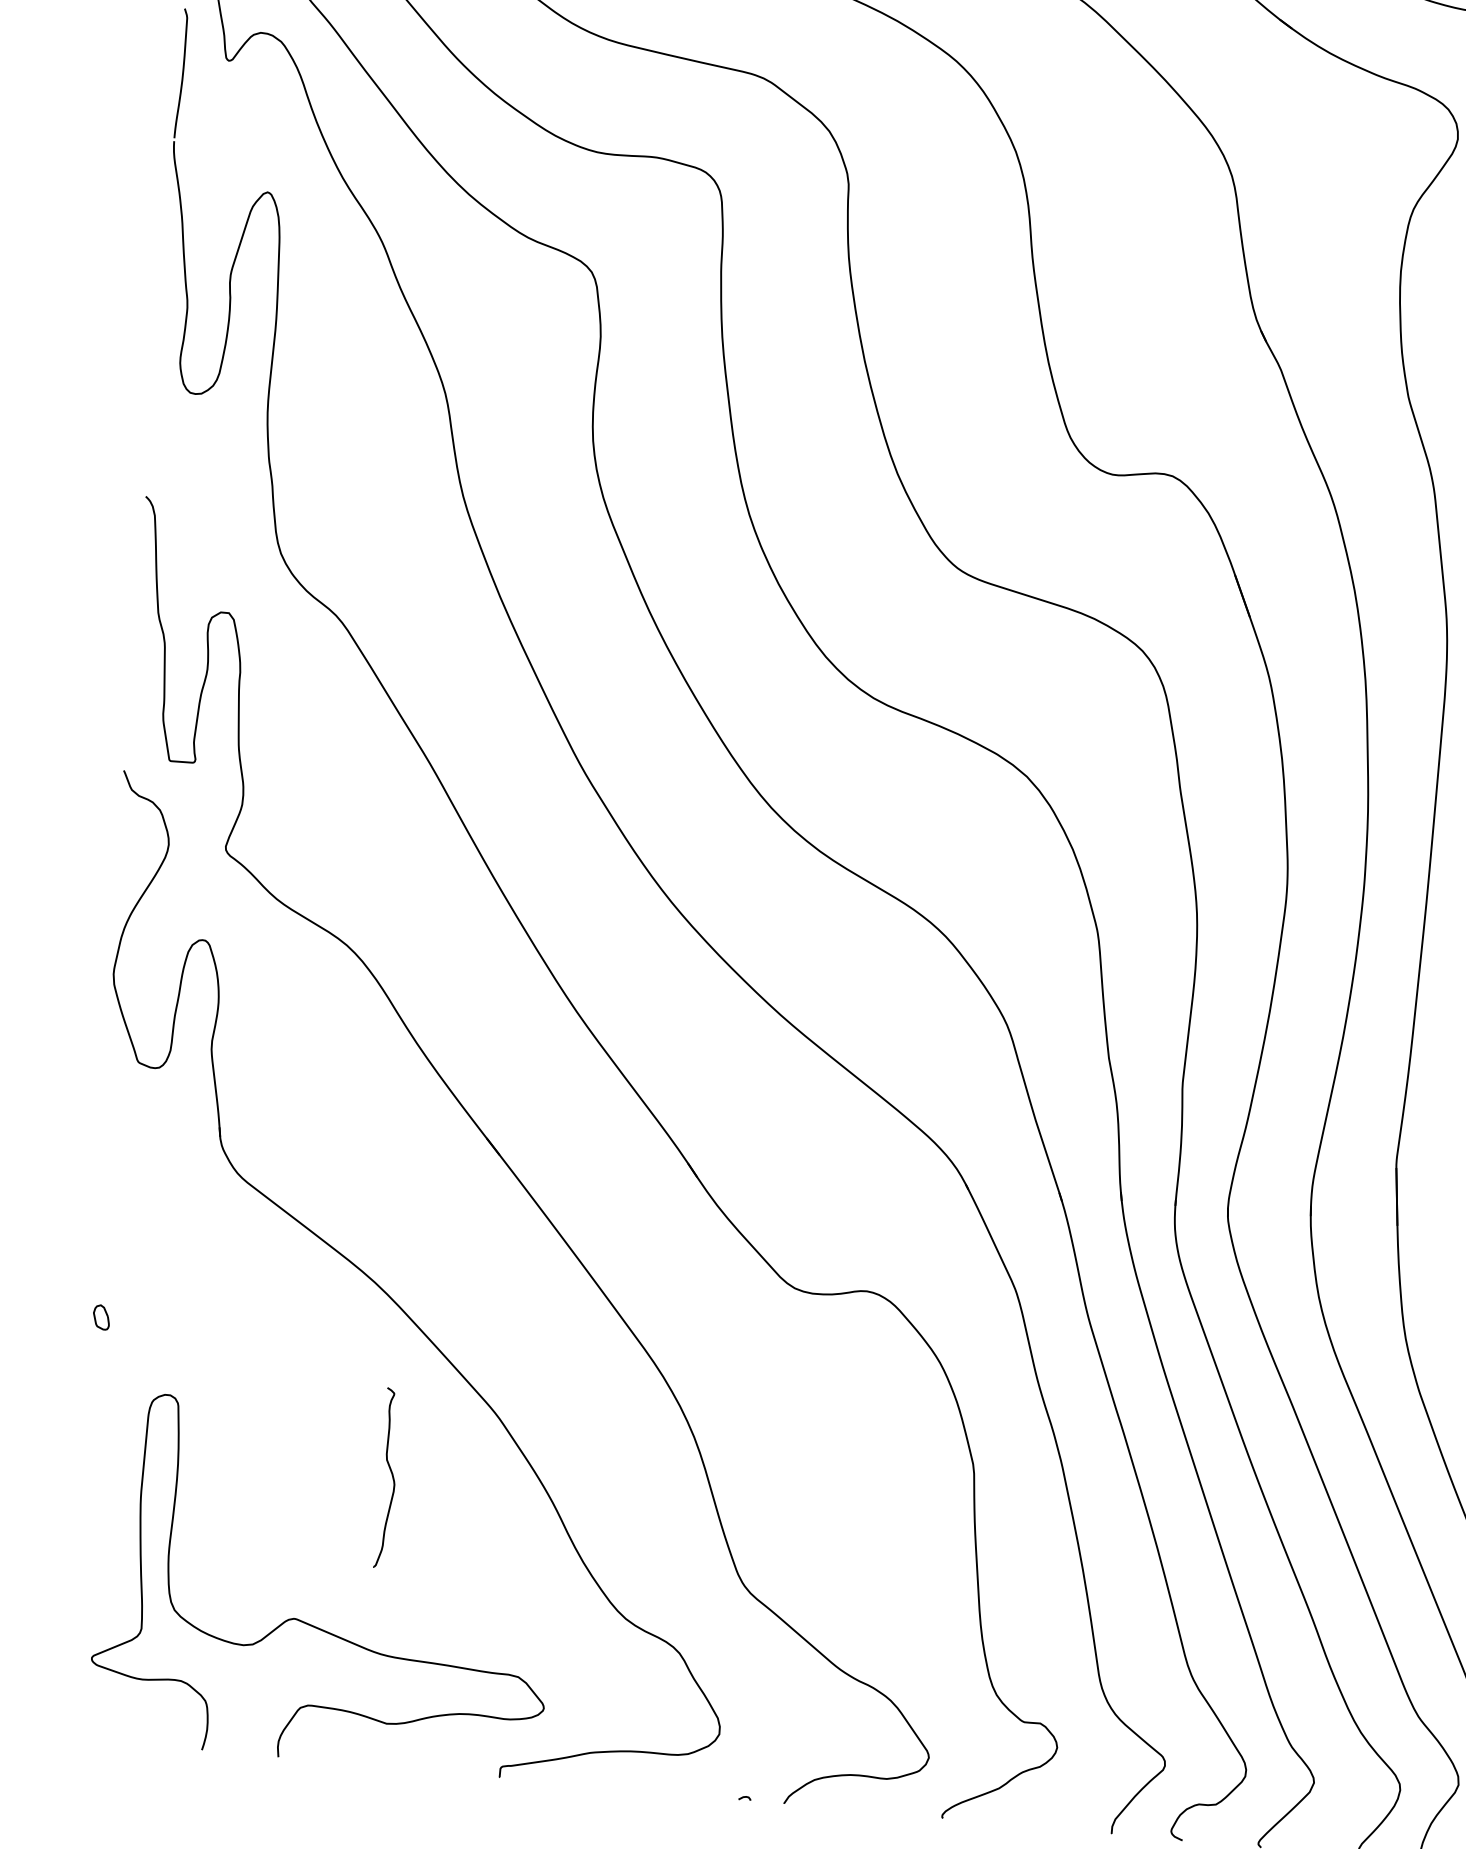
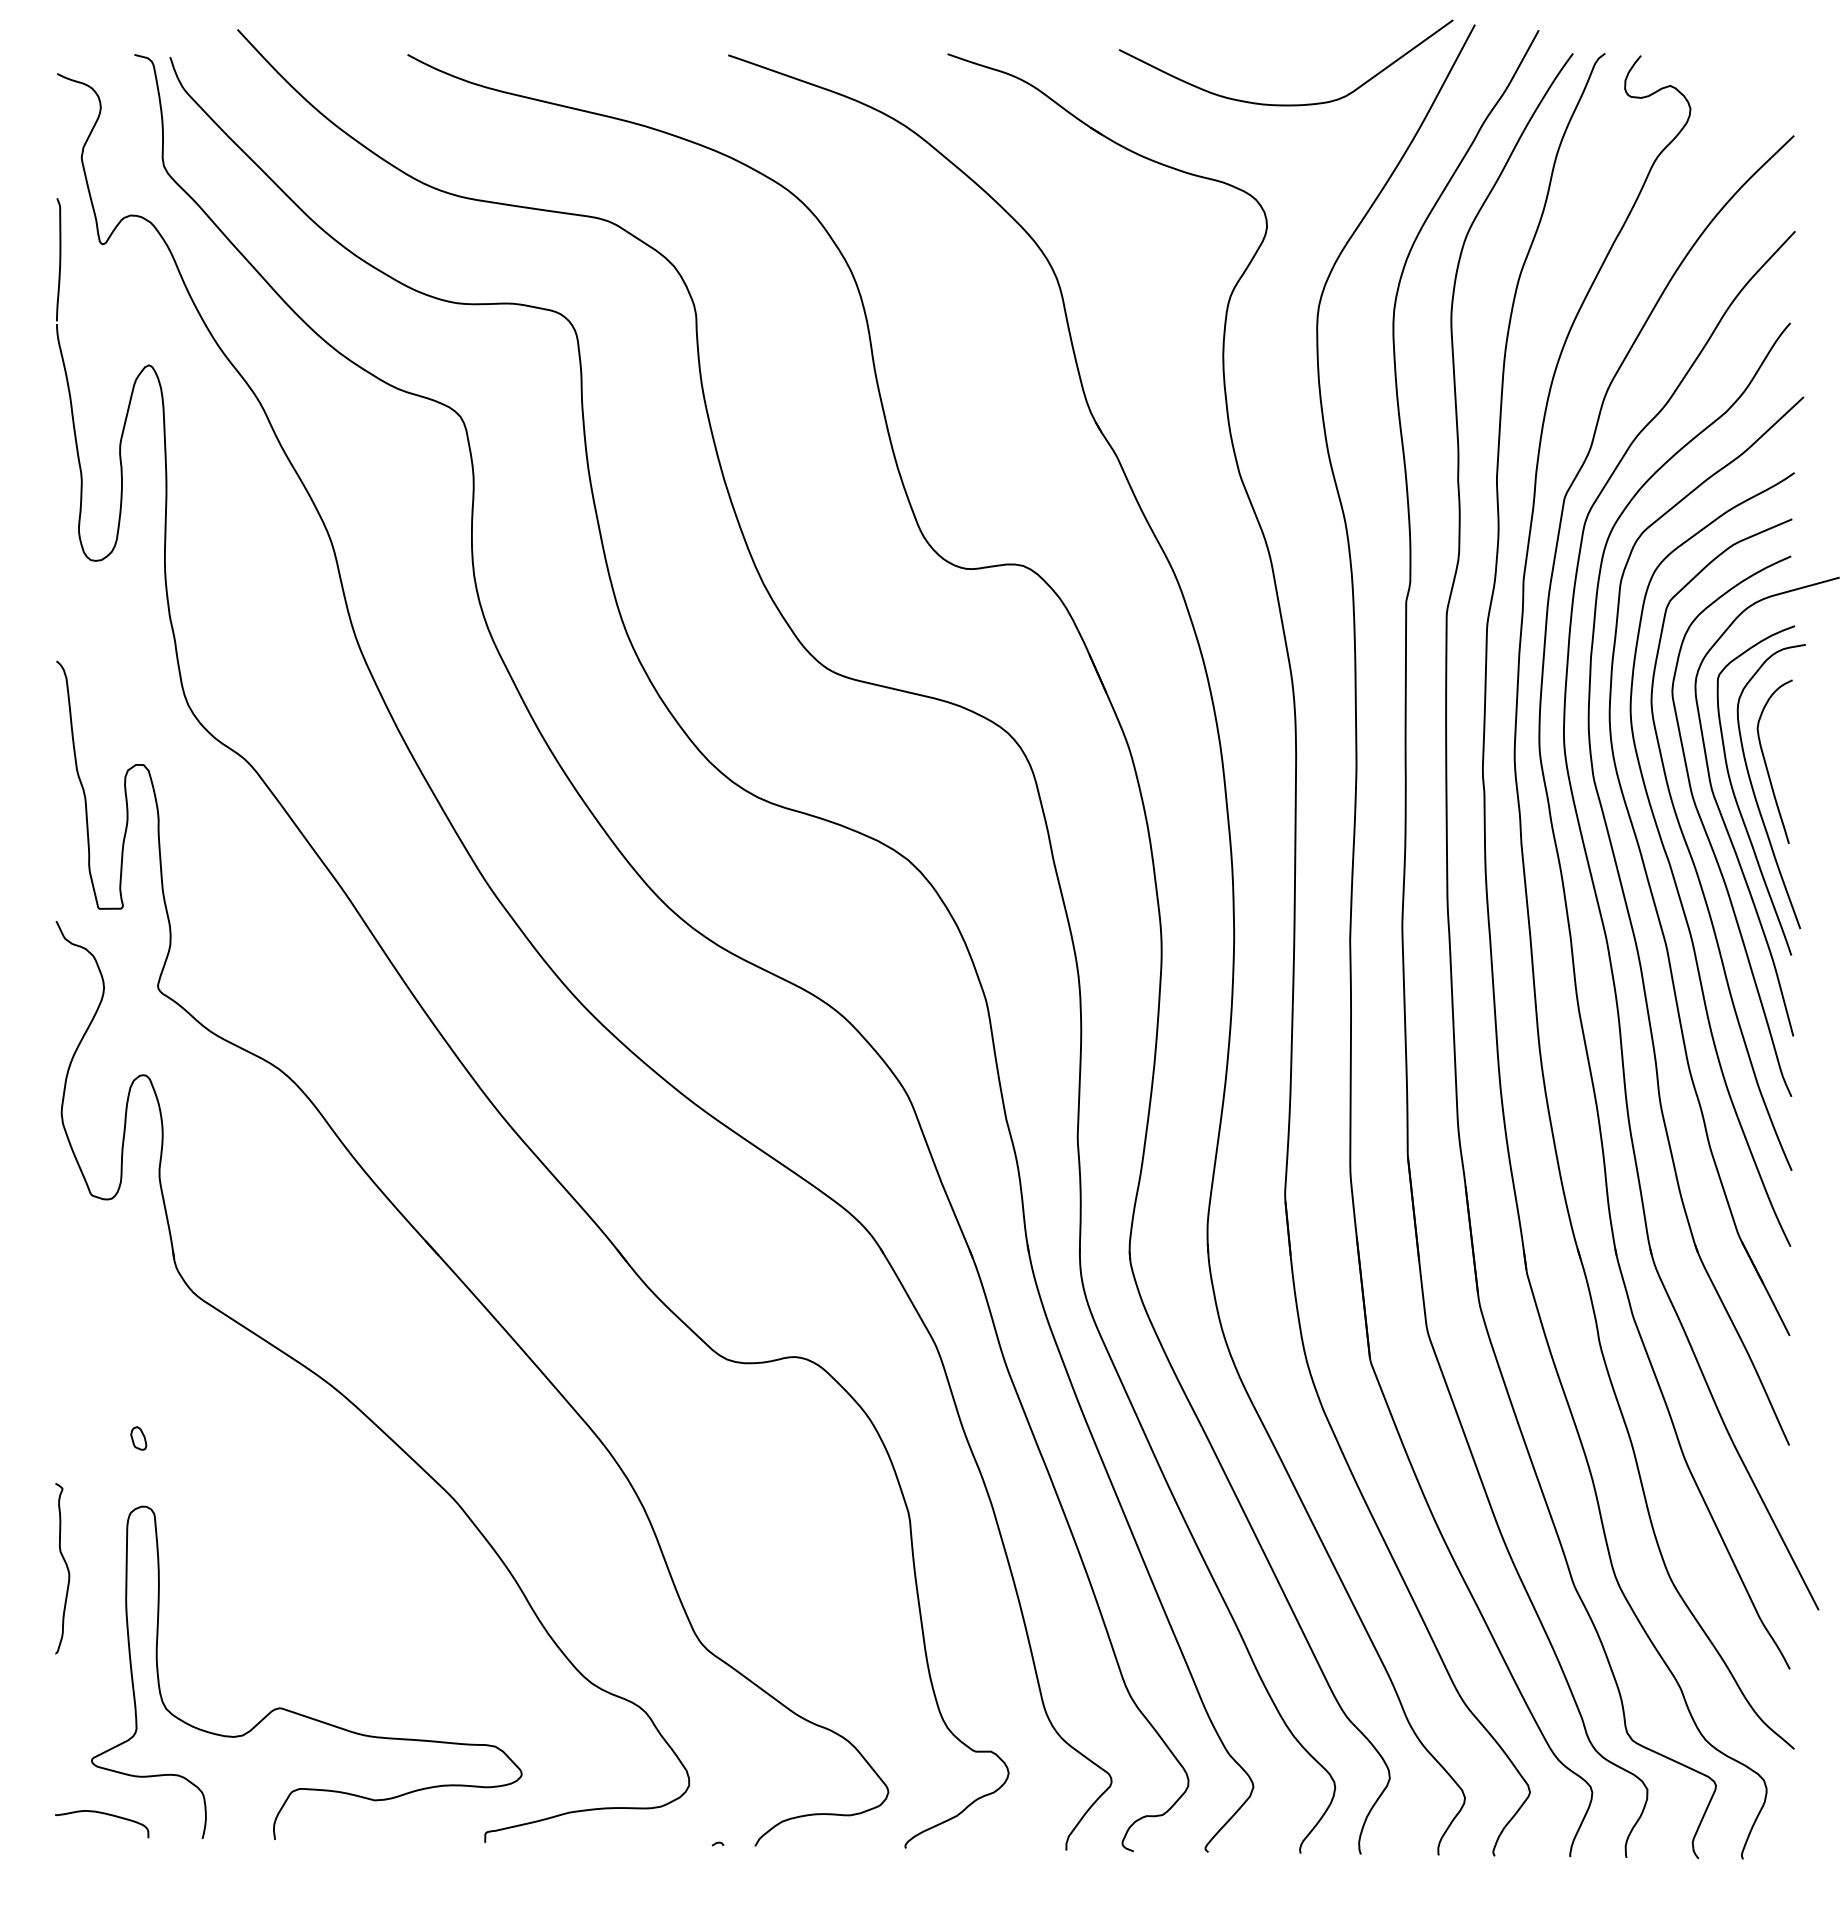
part: (101, 1317) -> (138, 1438), moved
curve: (391, 1478) -> (66, 1568), moved
curve: (99, 1716) -> (103, 1814), added

